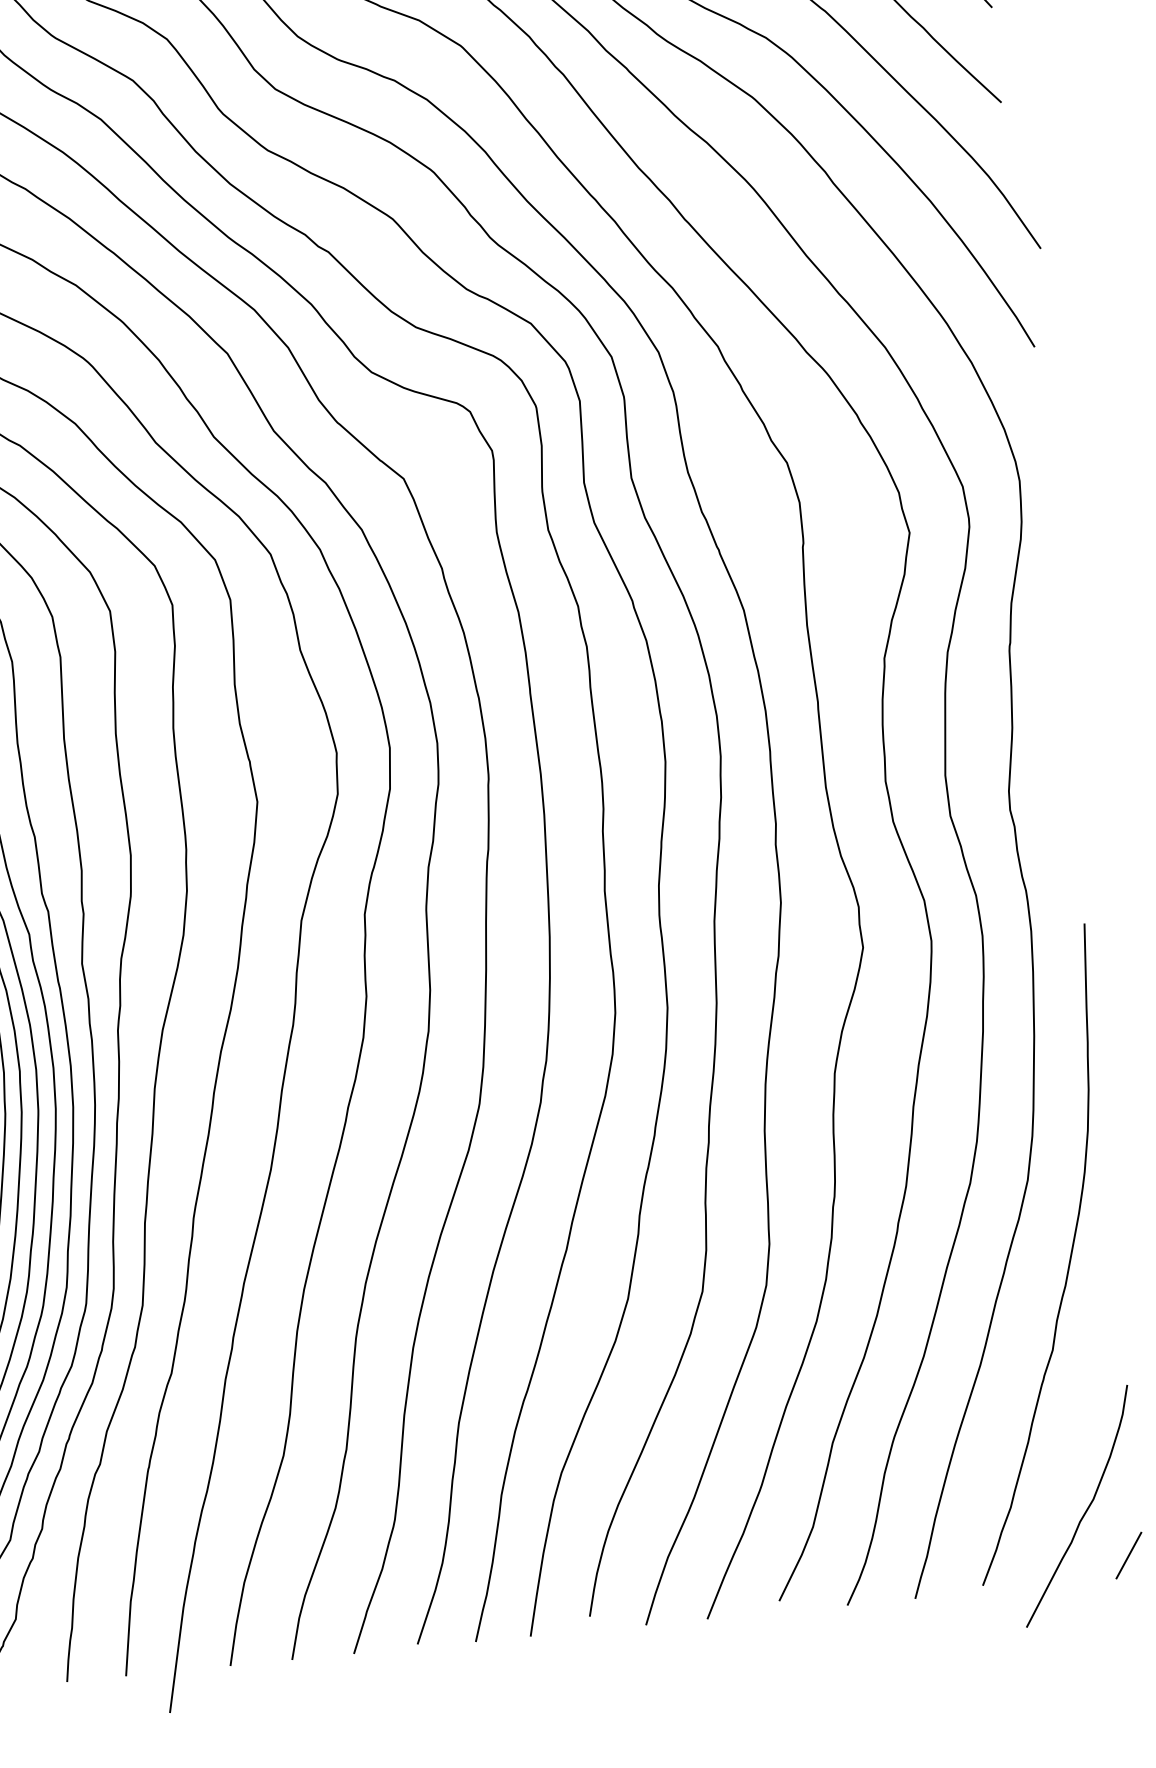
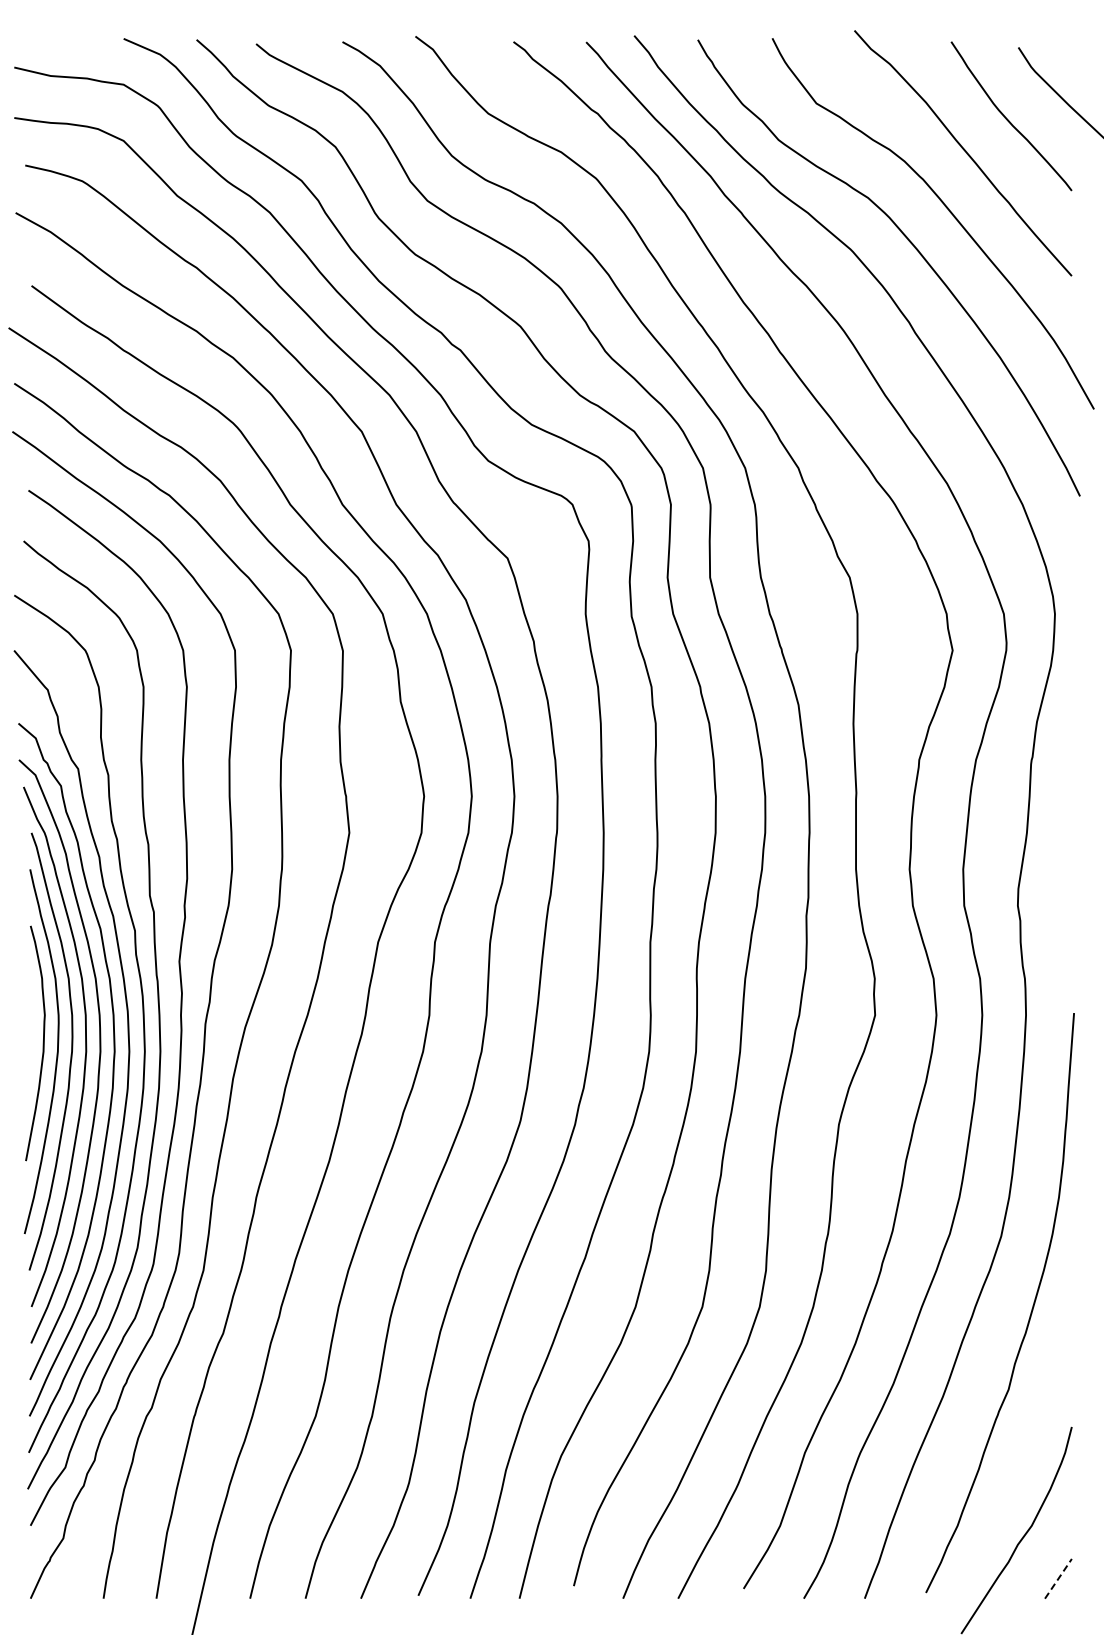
line: (1128, 1555) -> (1058, 1578), solid -> dashed

